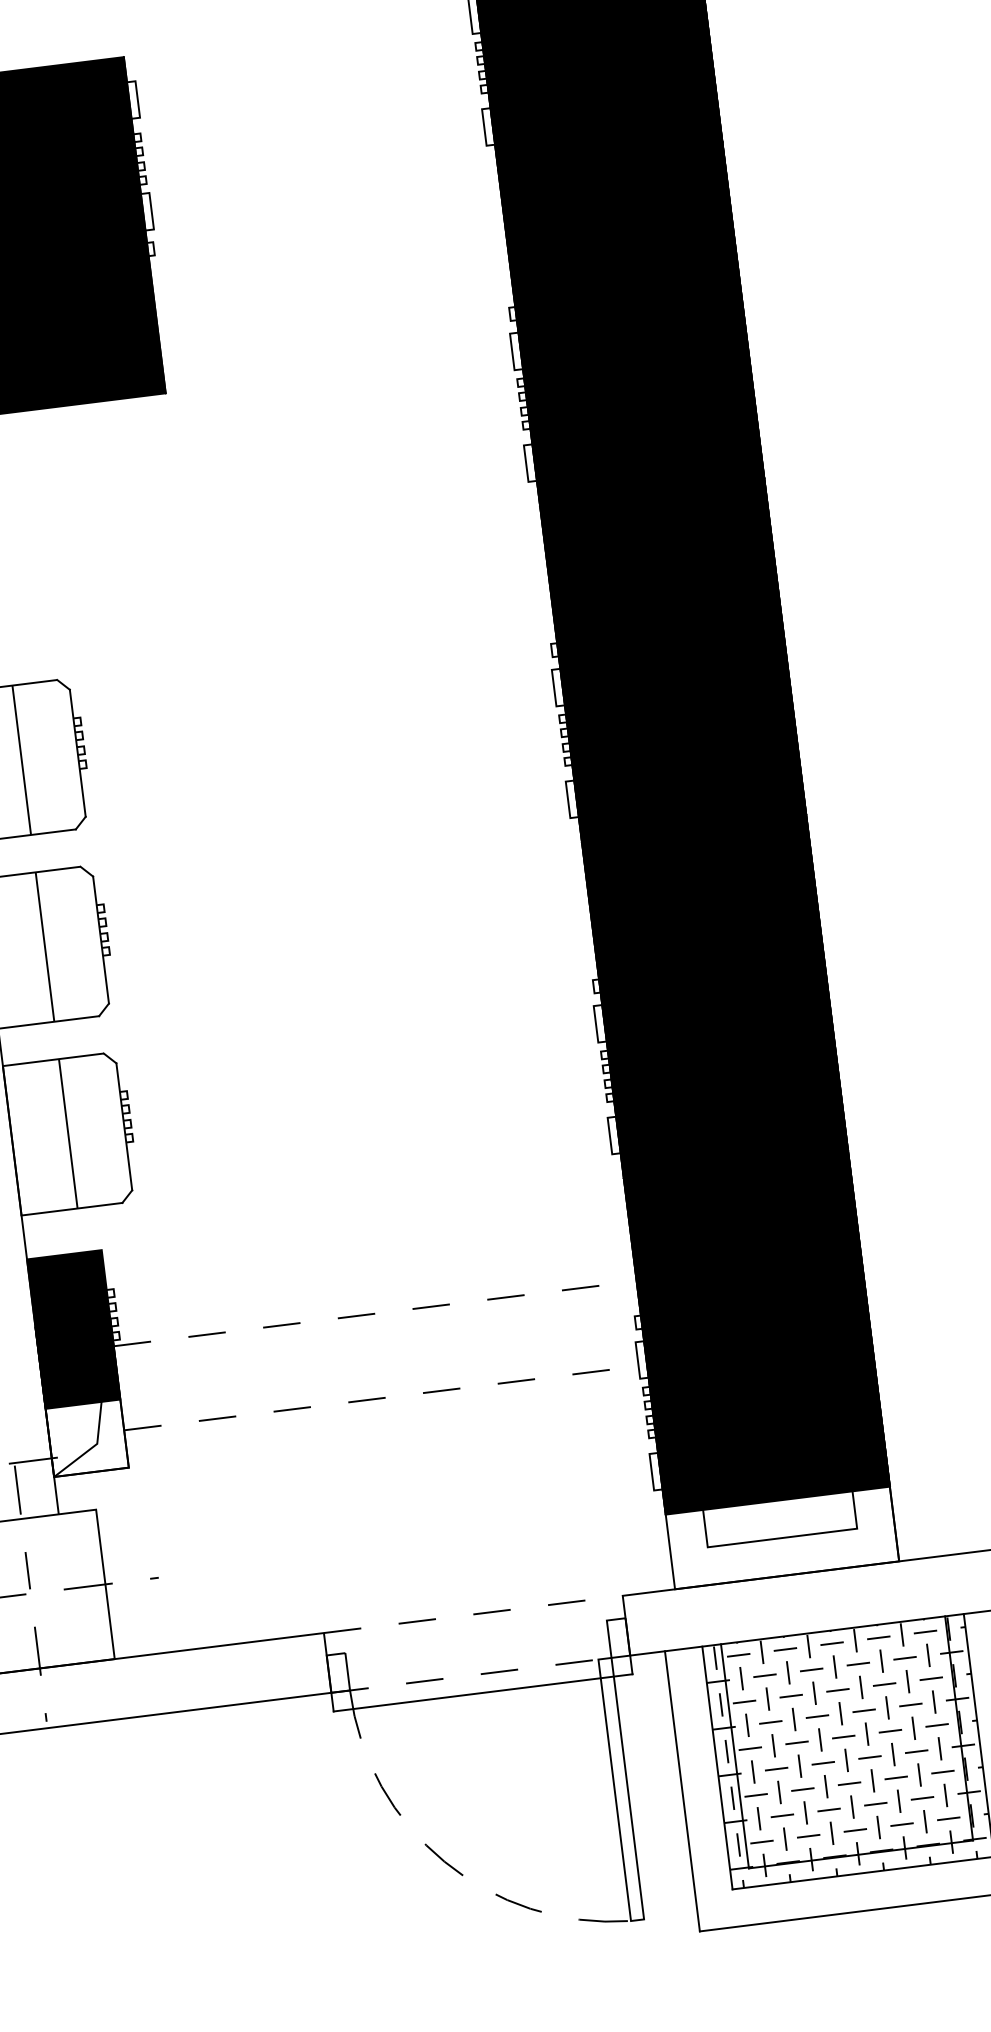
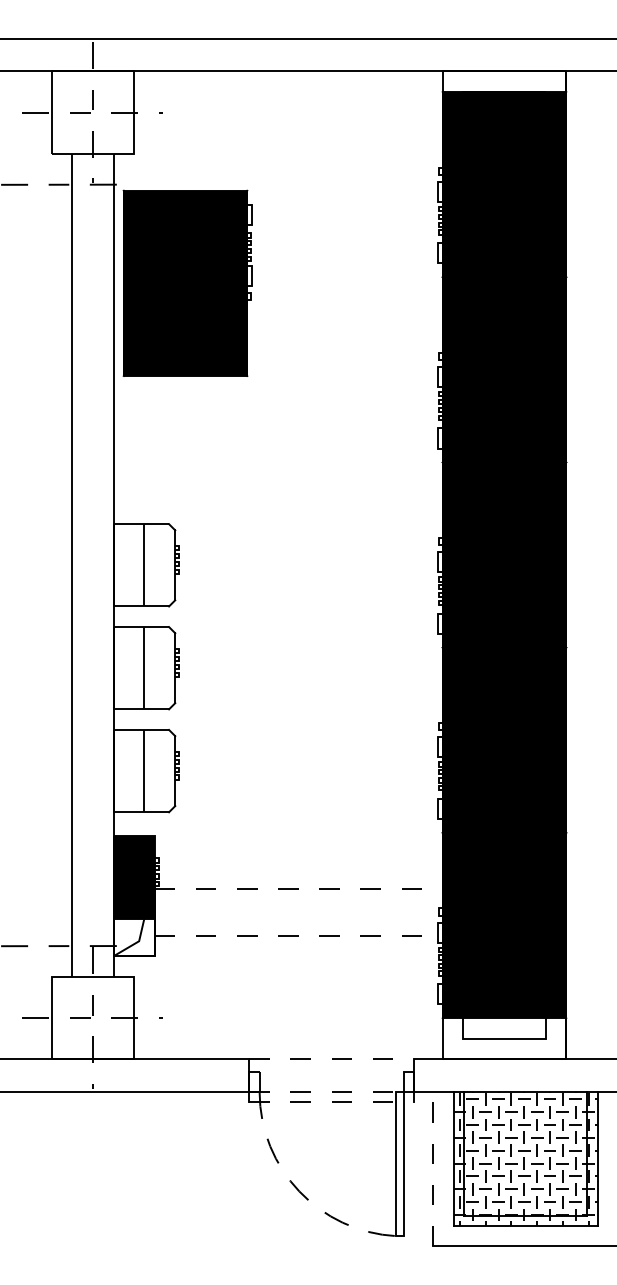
line: (484, 1692) -> (332, 1102), solid -> dashed
line: (682, 1789) -> (433, 1168), solid -> dashed

